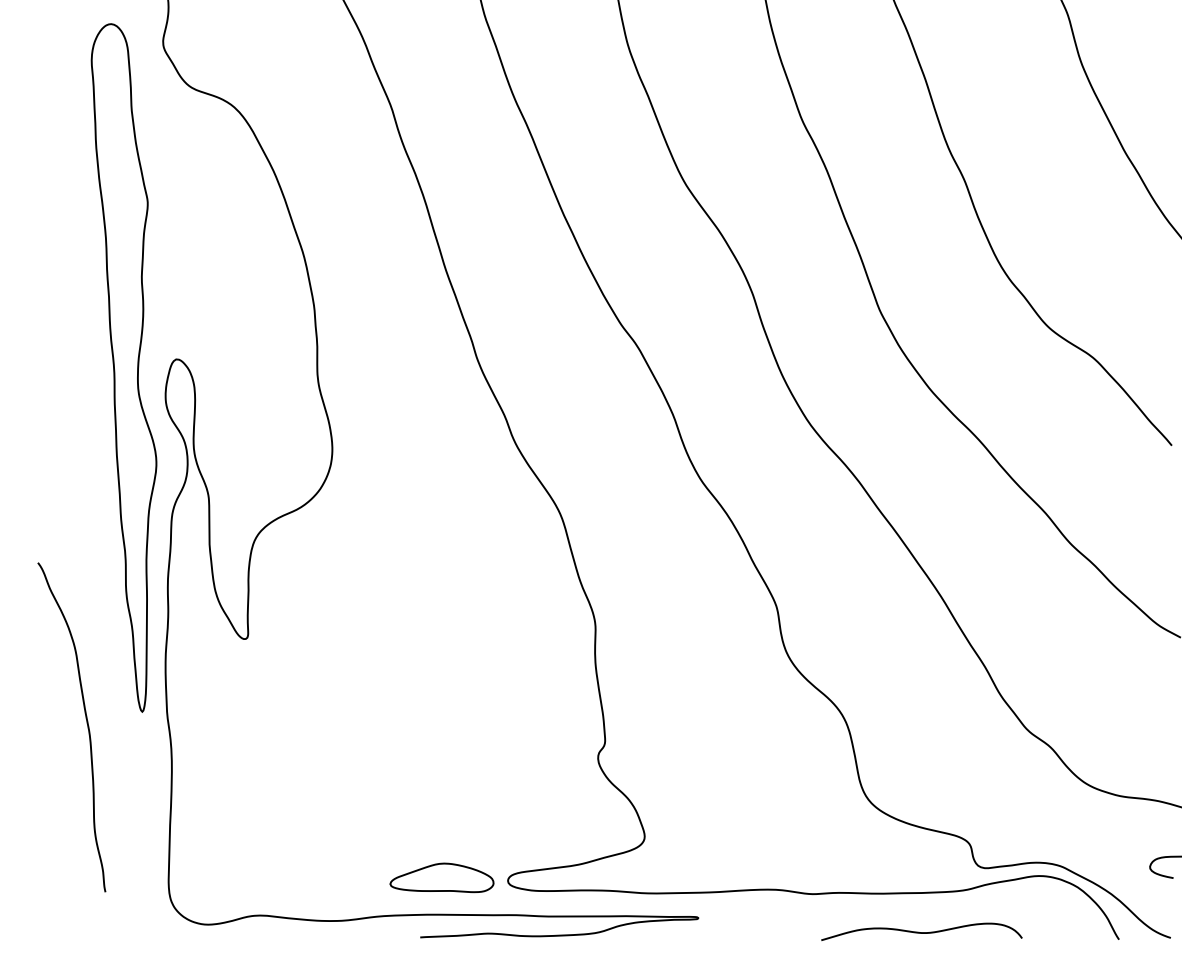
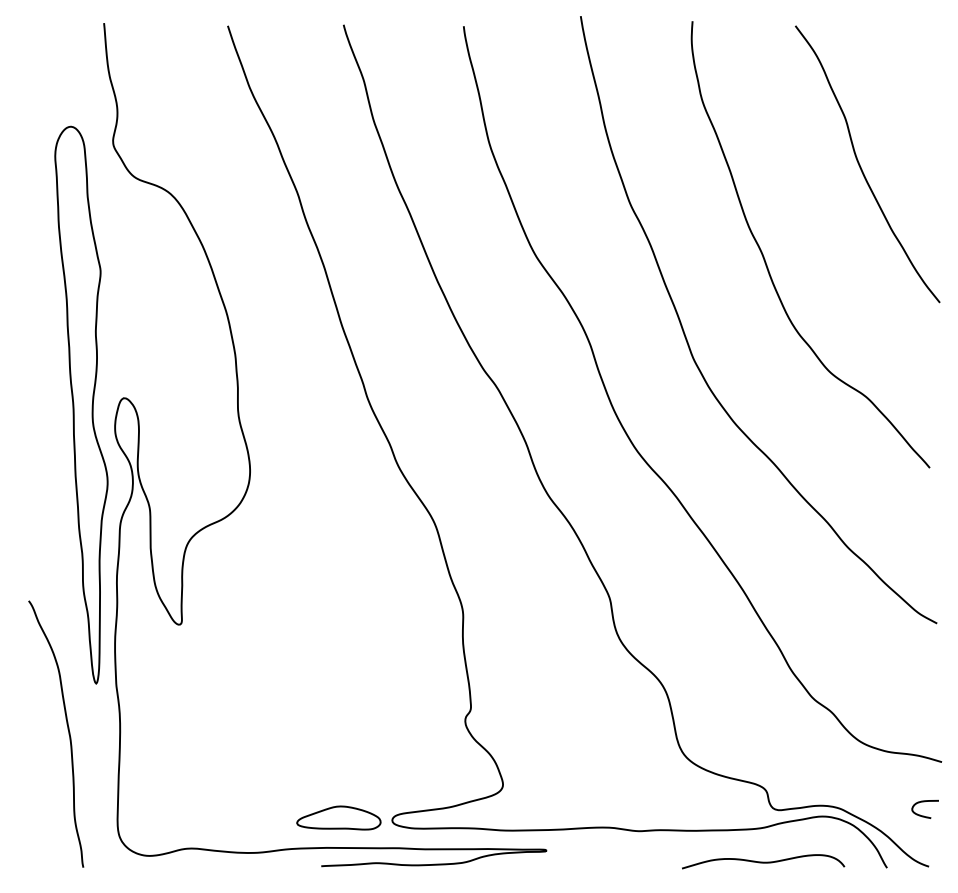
curve: (85, 721) -> (67, 729), moved
curve: (921, 931) -> (763, 861), moved

